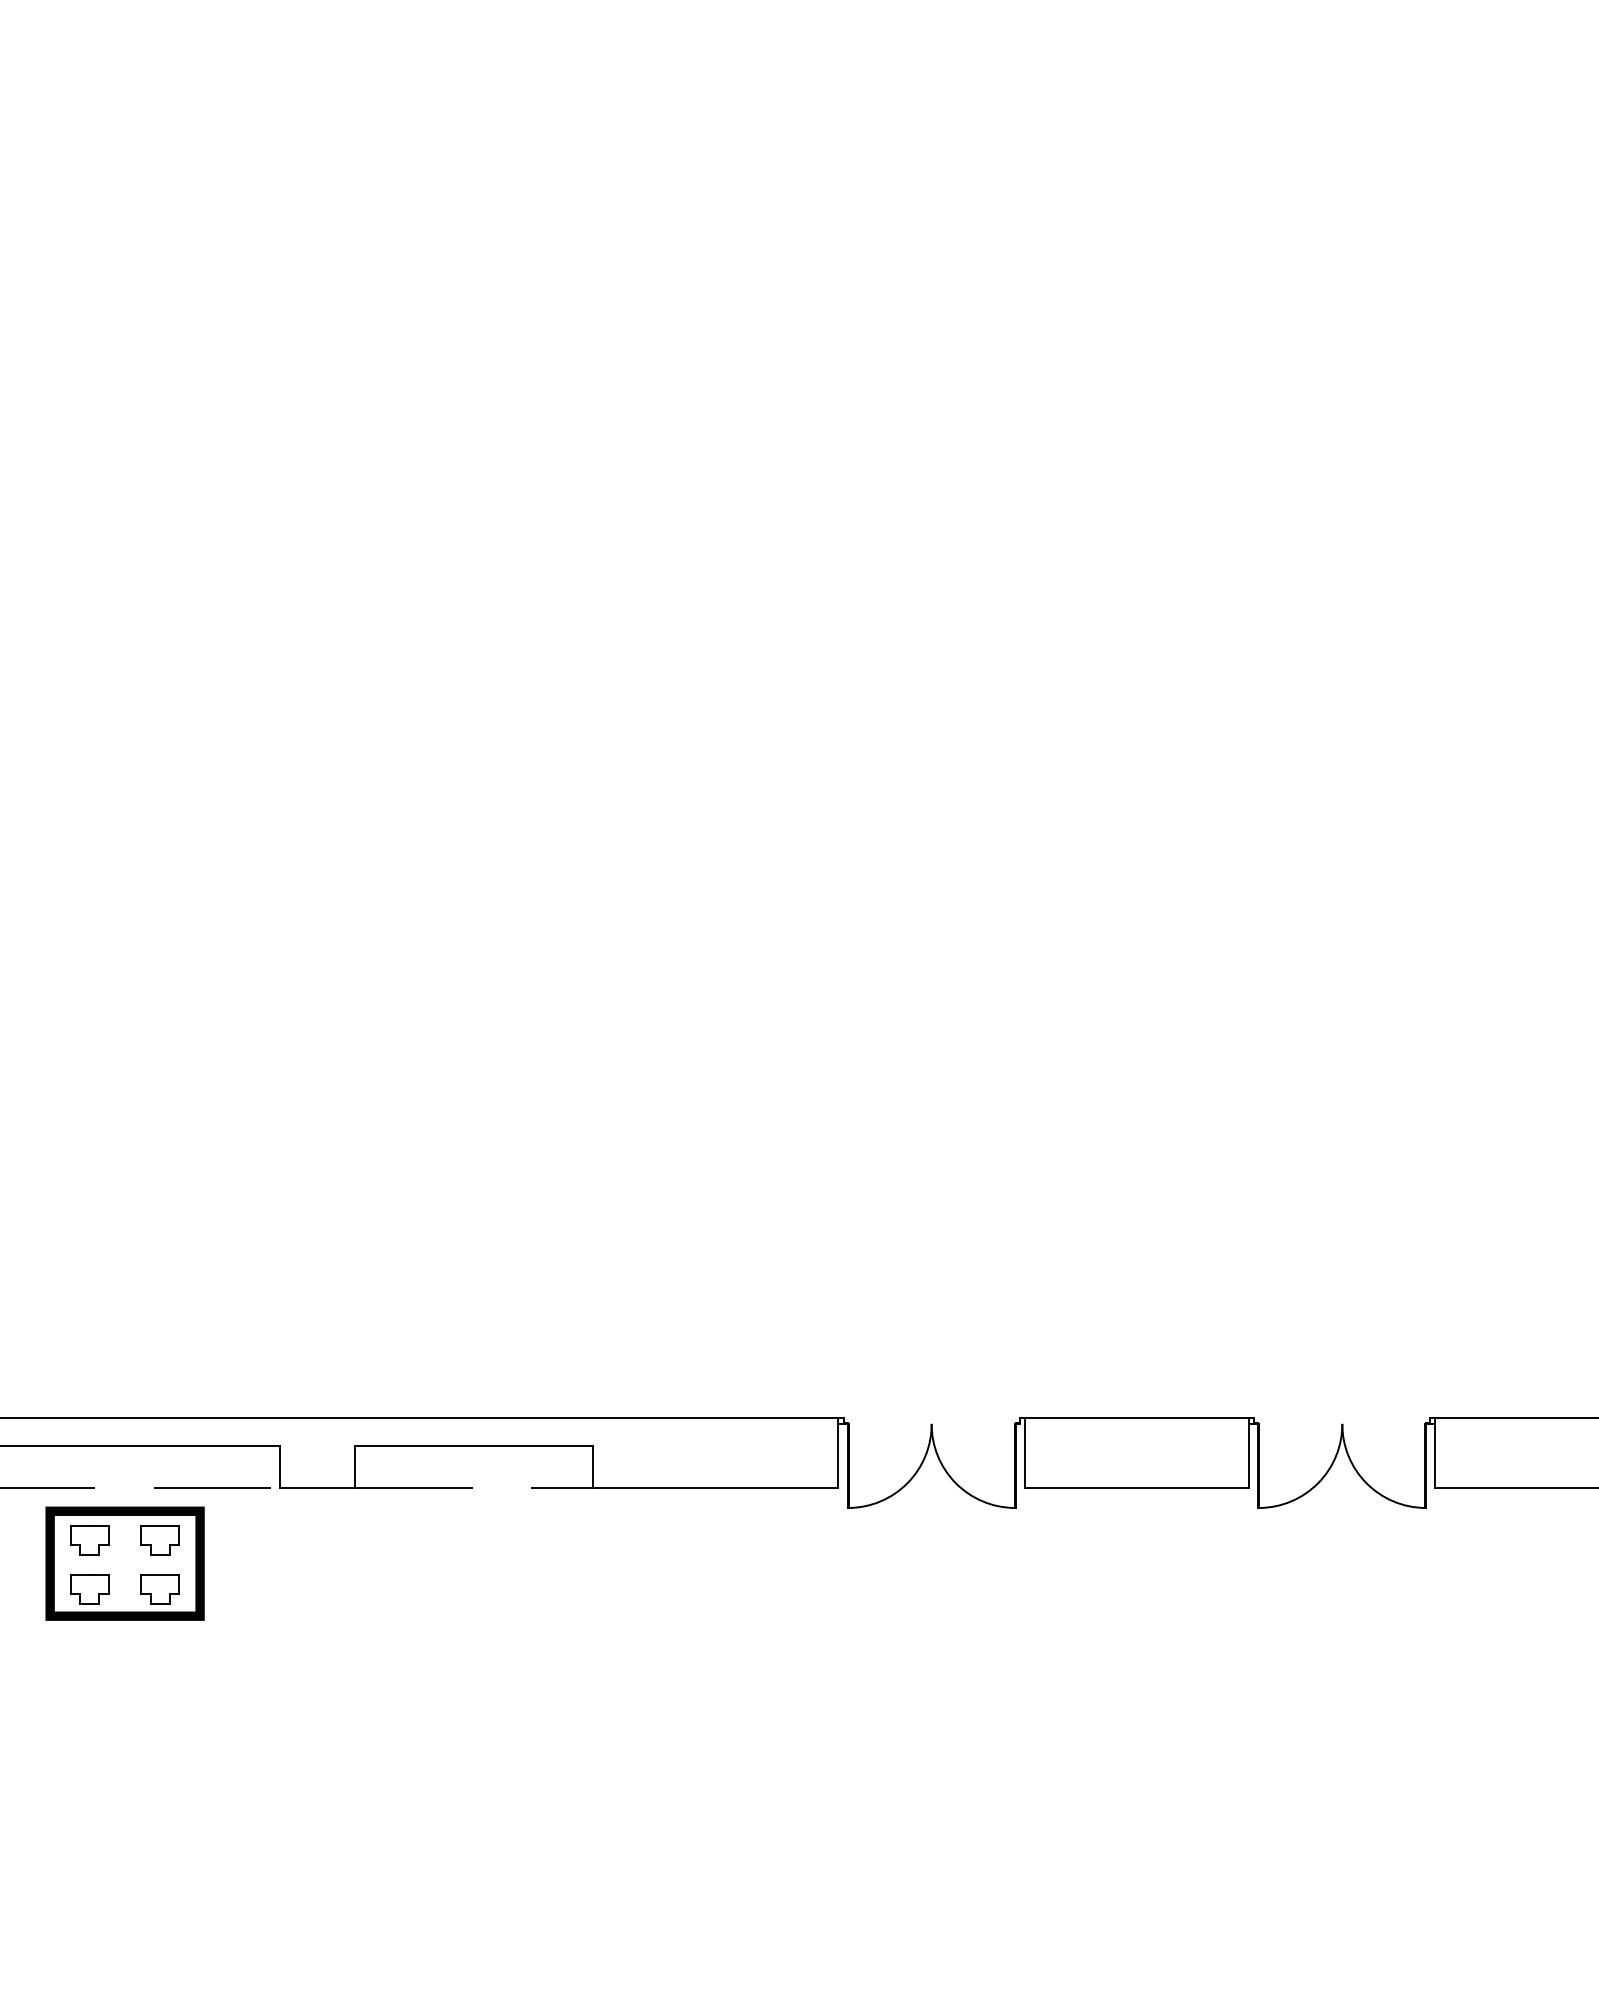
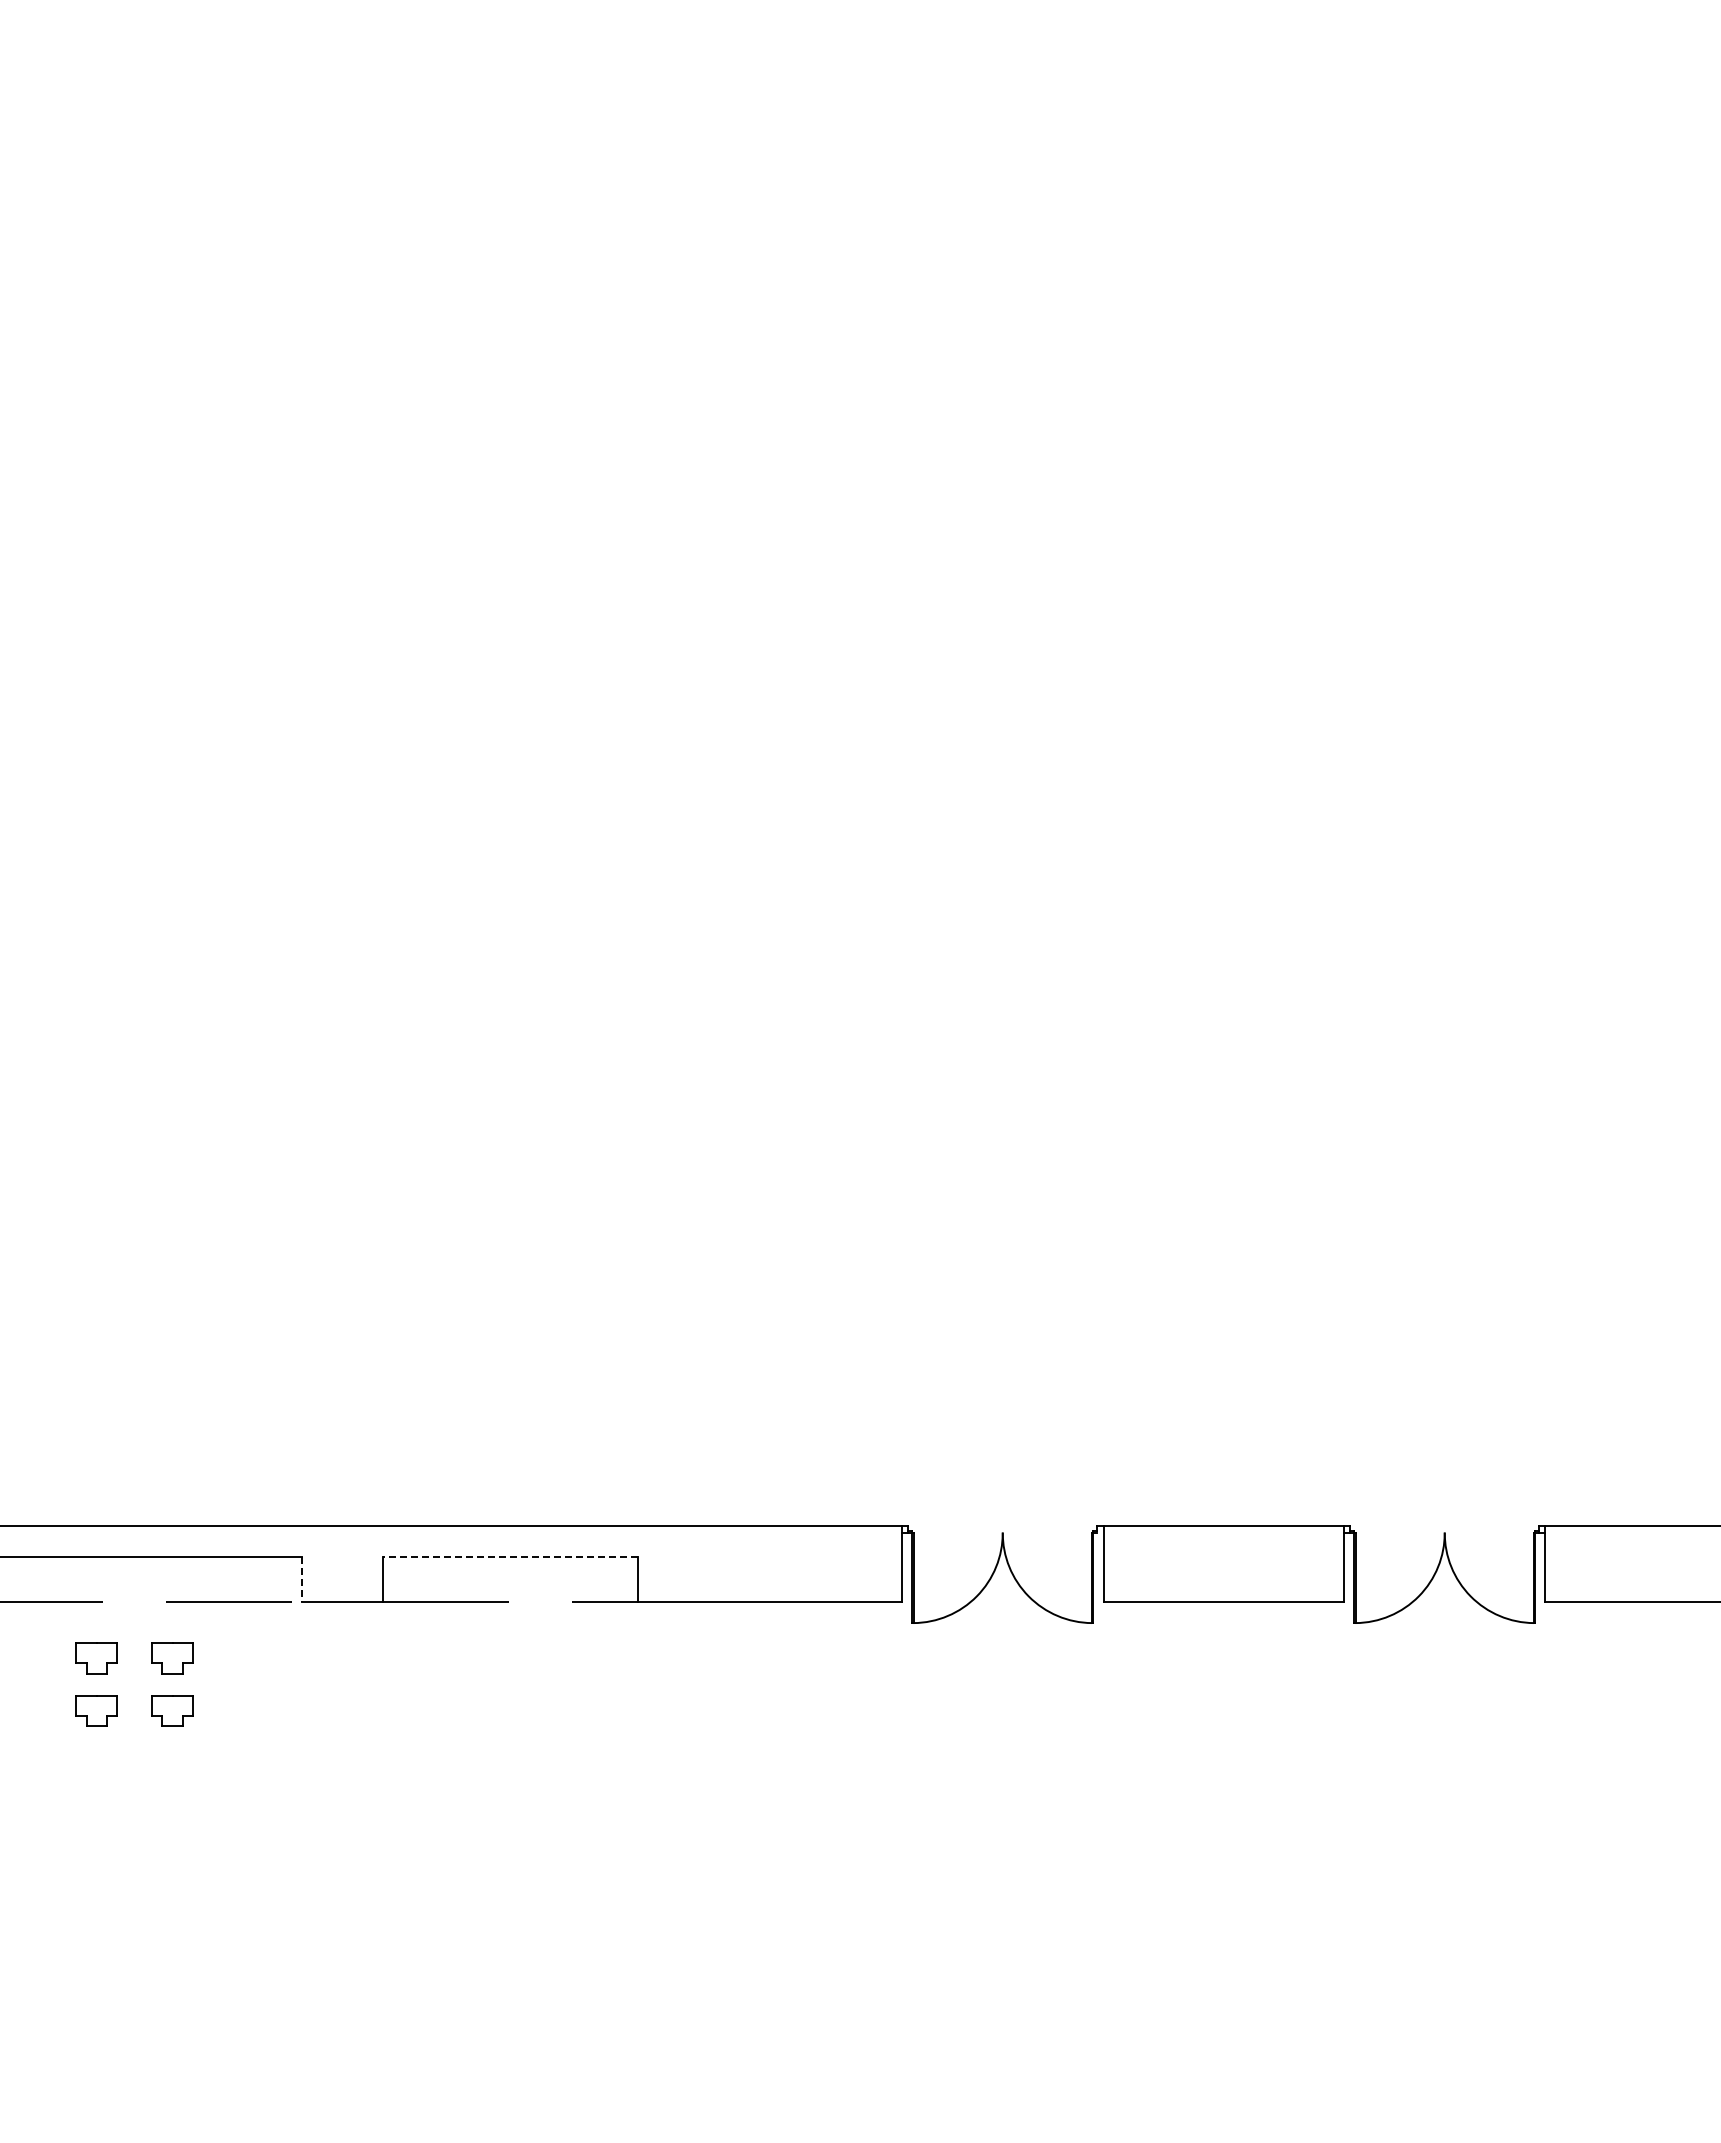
line: (474, 1446) -> (510, 1556), solid -> dashed
line: (280, 1467) -> (301, 1579), solid -> dashed
part: (124, 1563) -> (134, 1682), removed

